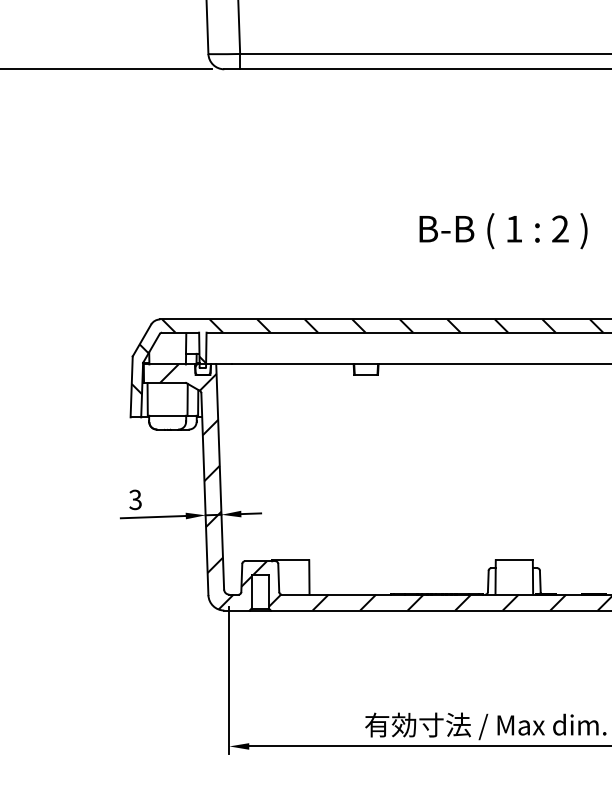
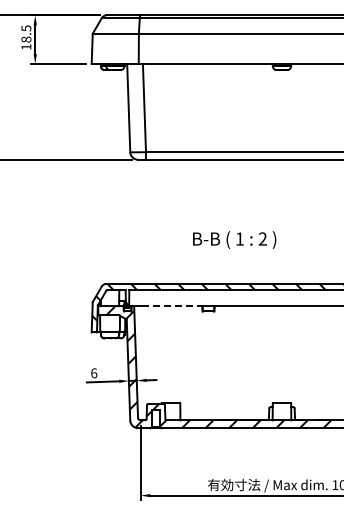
text: (503, 230) -> (234, 239), moved
line: (293, 365) -> (172, 306), solid -> dashed
text: (136, 500) -> (94, 373), 3 -> 6

